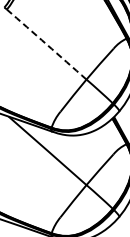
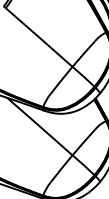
arc: (46, 44) -> (38, 37), dashed -> solid

